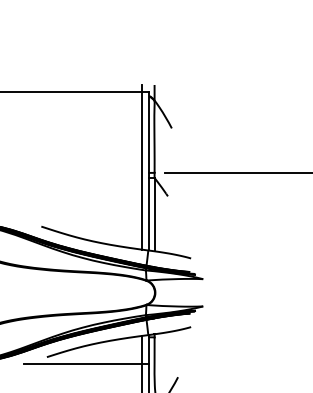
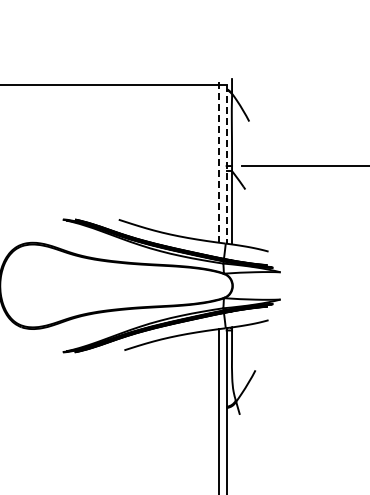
line: (142, 167) -> (219, 160), solid -> dashed
line: (149, 171) -> (226, 164), solid -> dashed
line: (86, 364) -> (163, 357), removed

